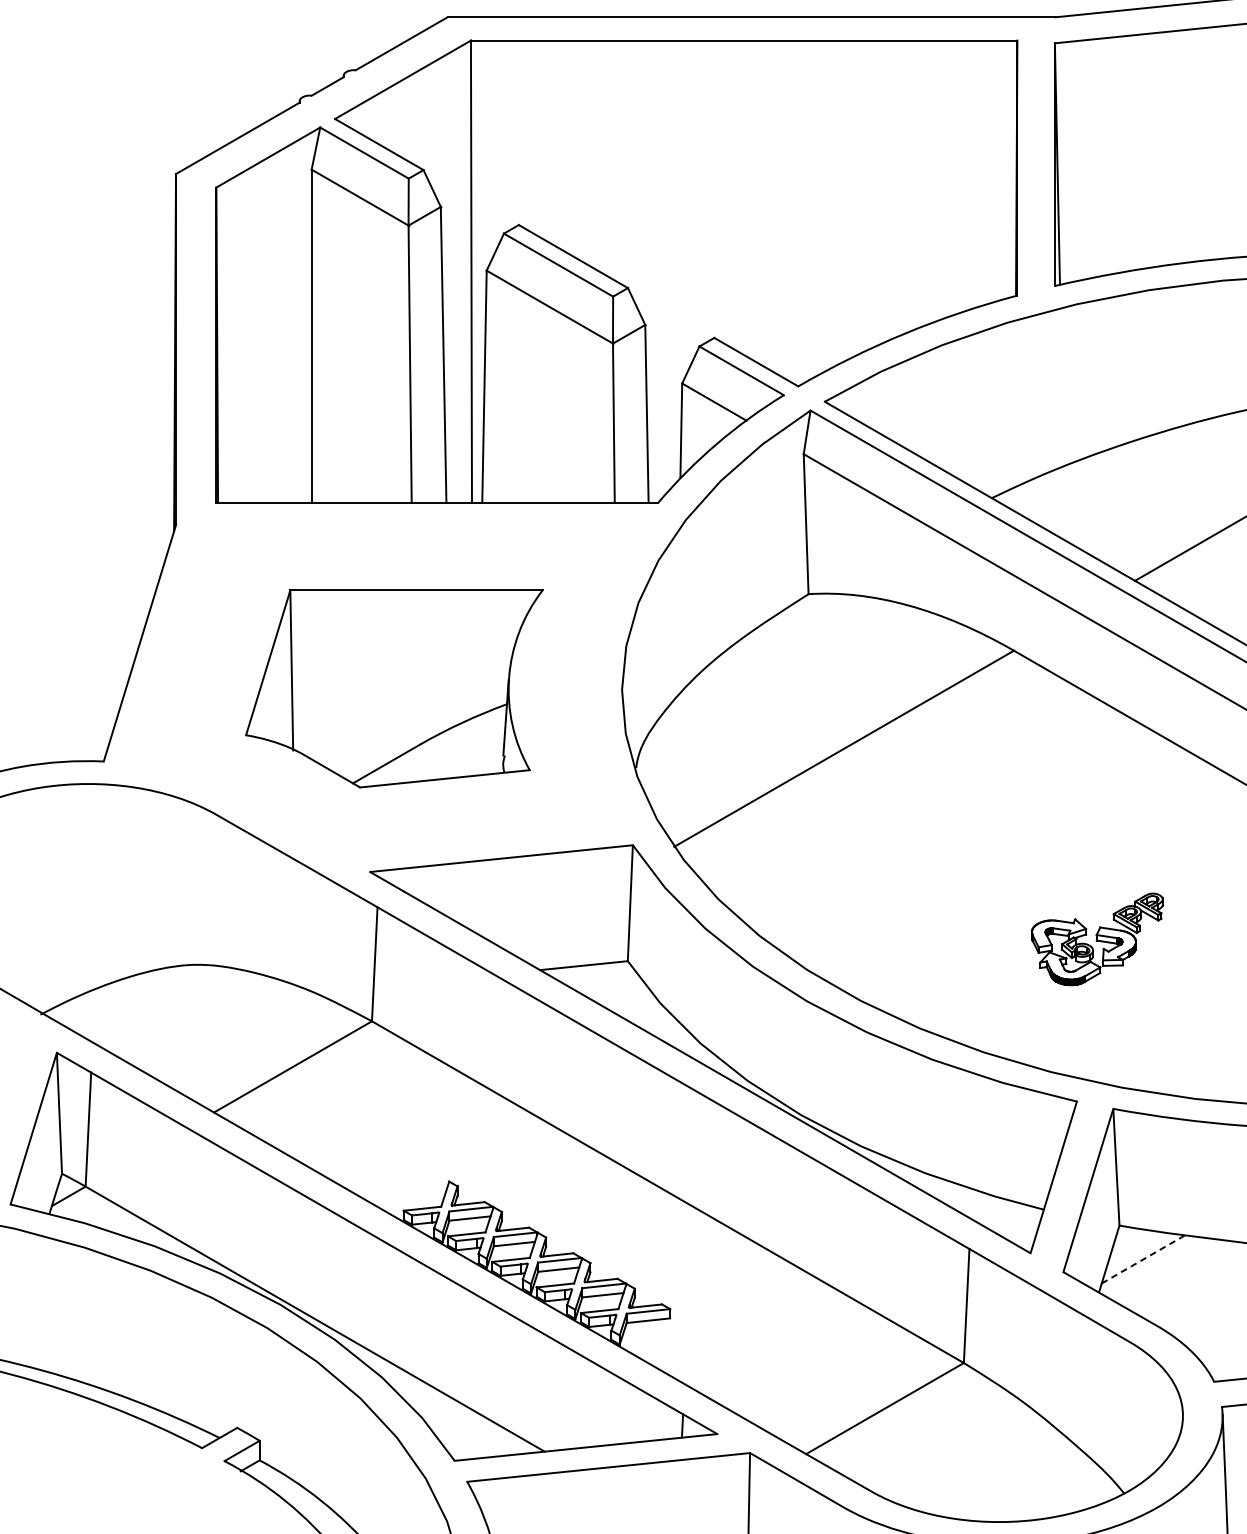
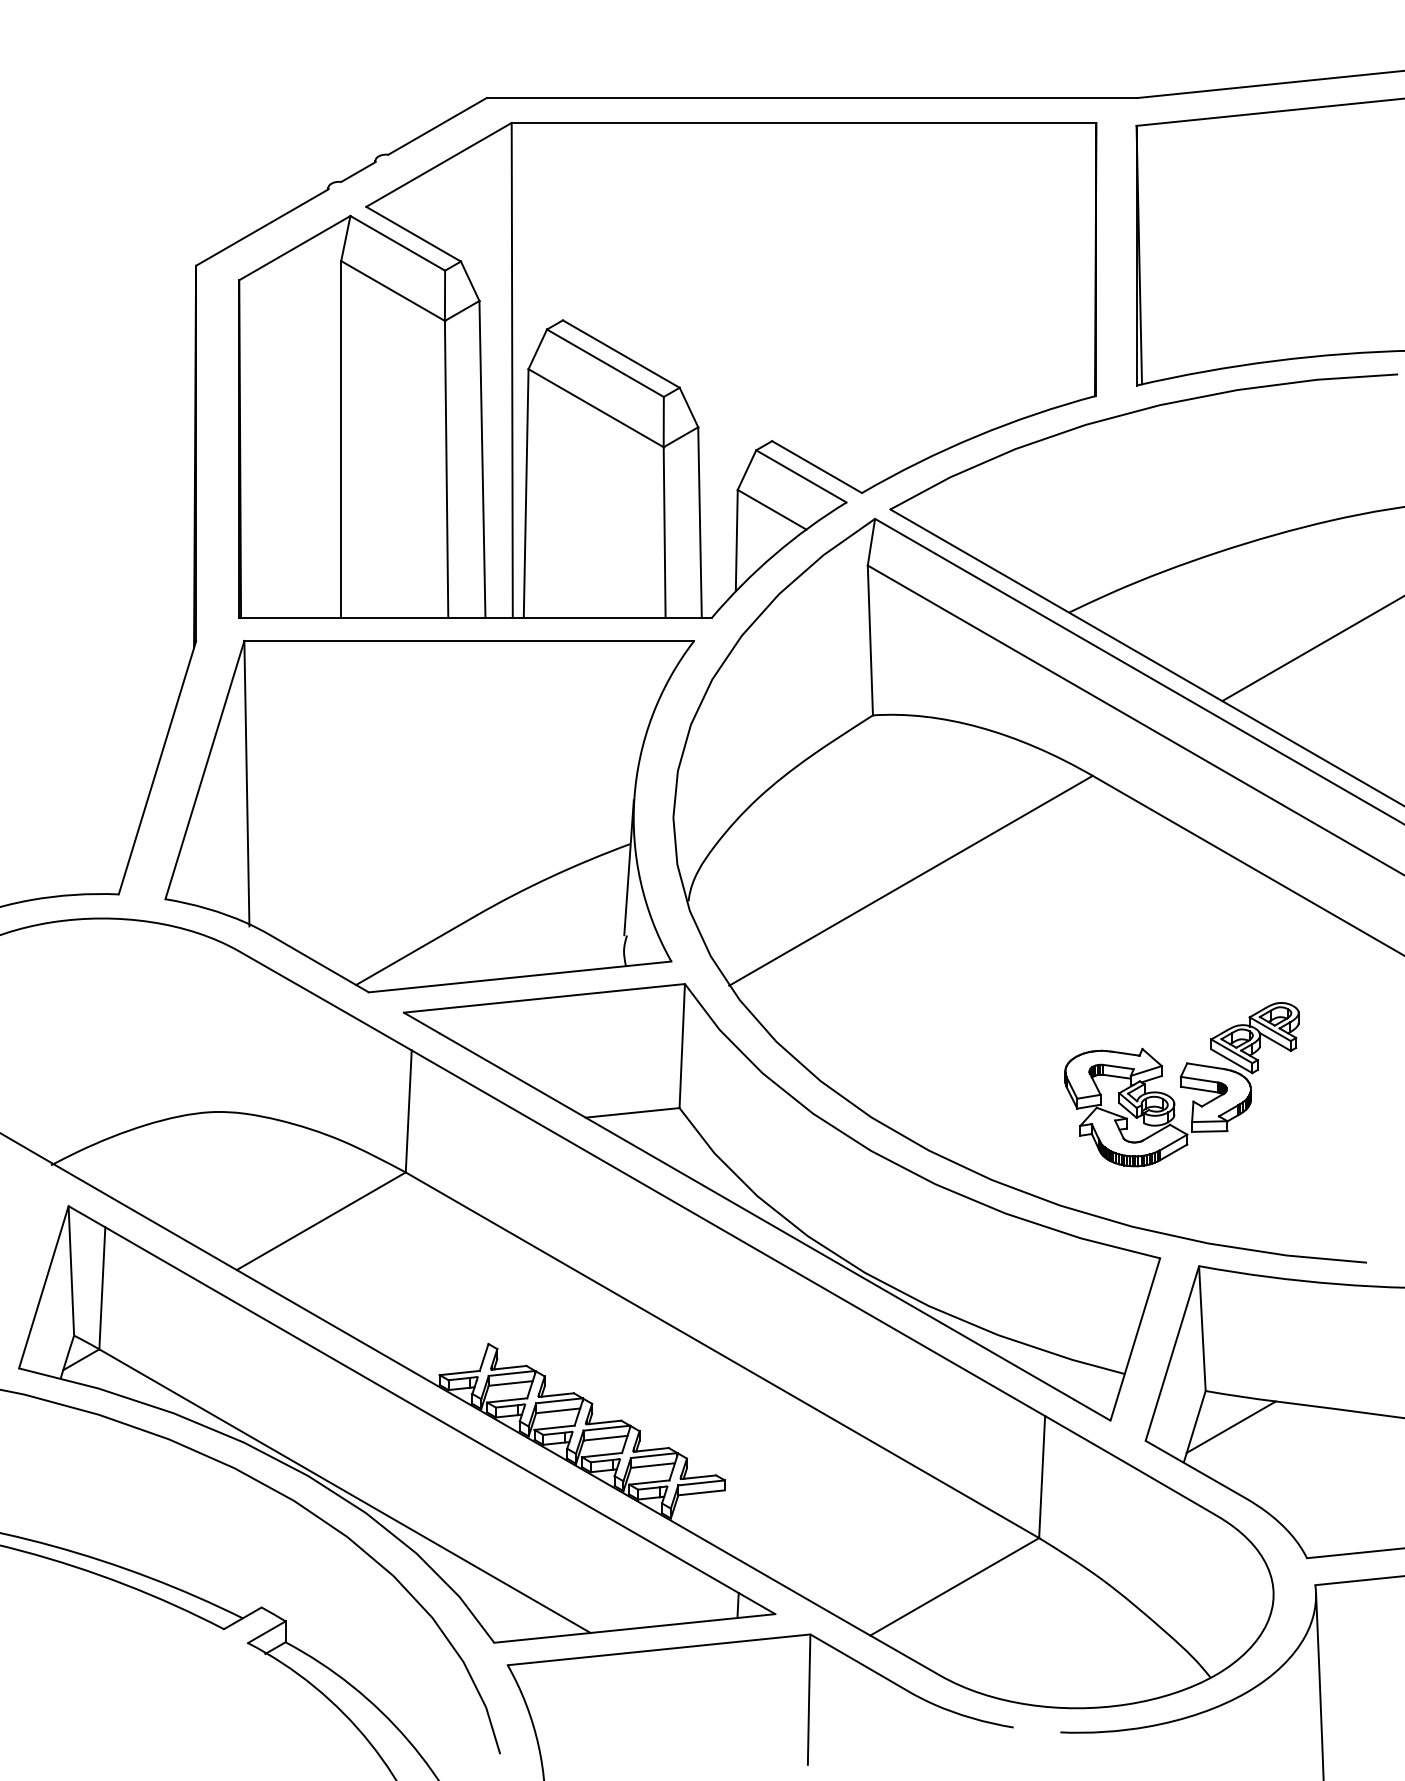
part: (394, 688) -> (429, 816), size x1.67
part: (1096, 939) -> (1181, 1084), size x1.67
line: (1143, 1258) -> (1231, 1426), dashed -> solid

